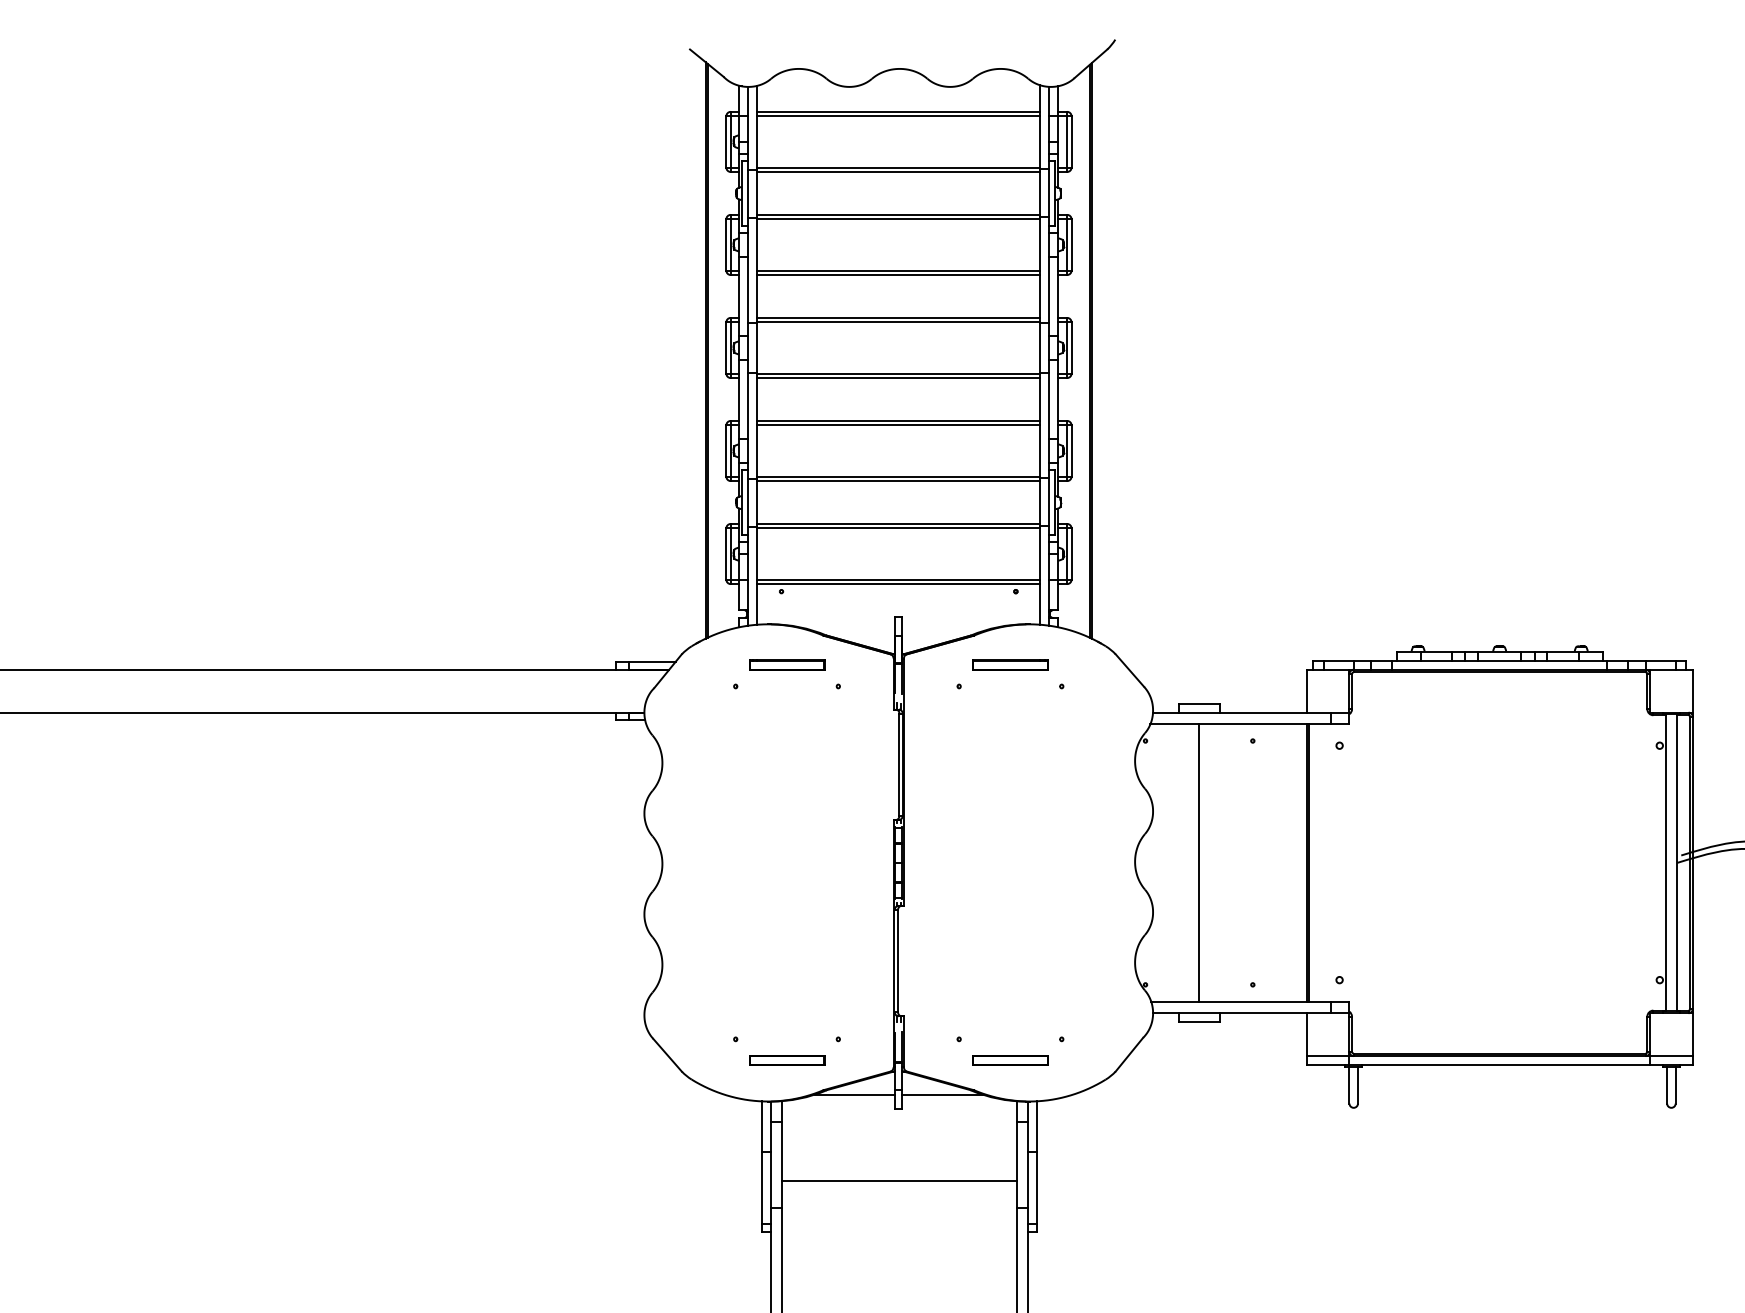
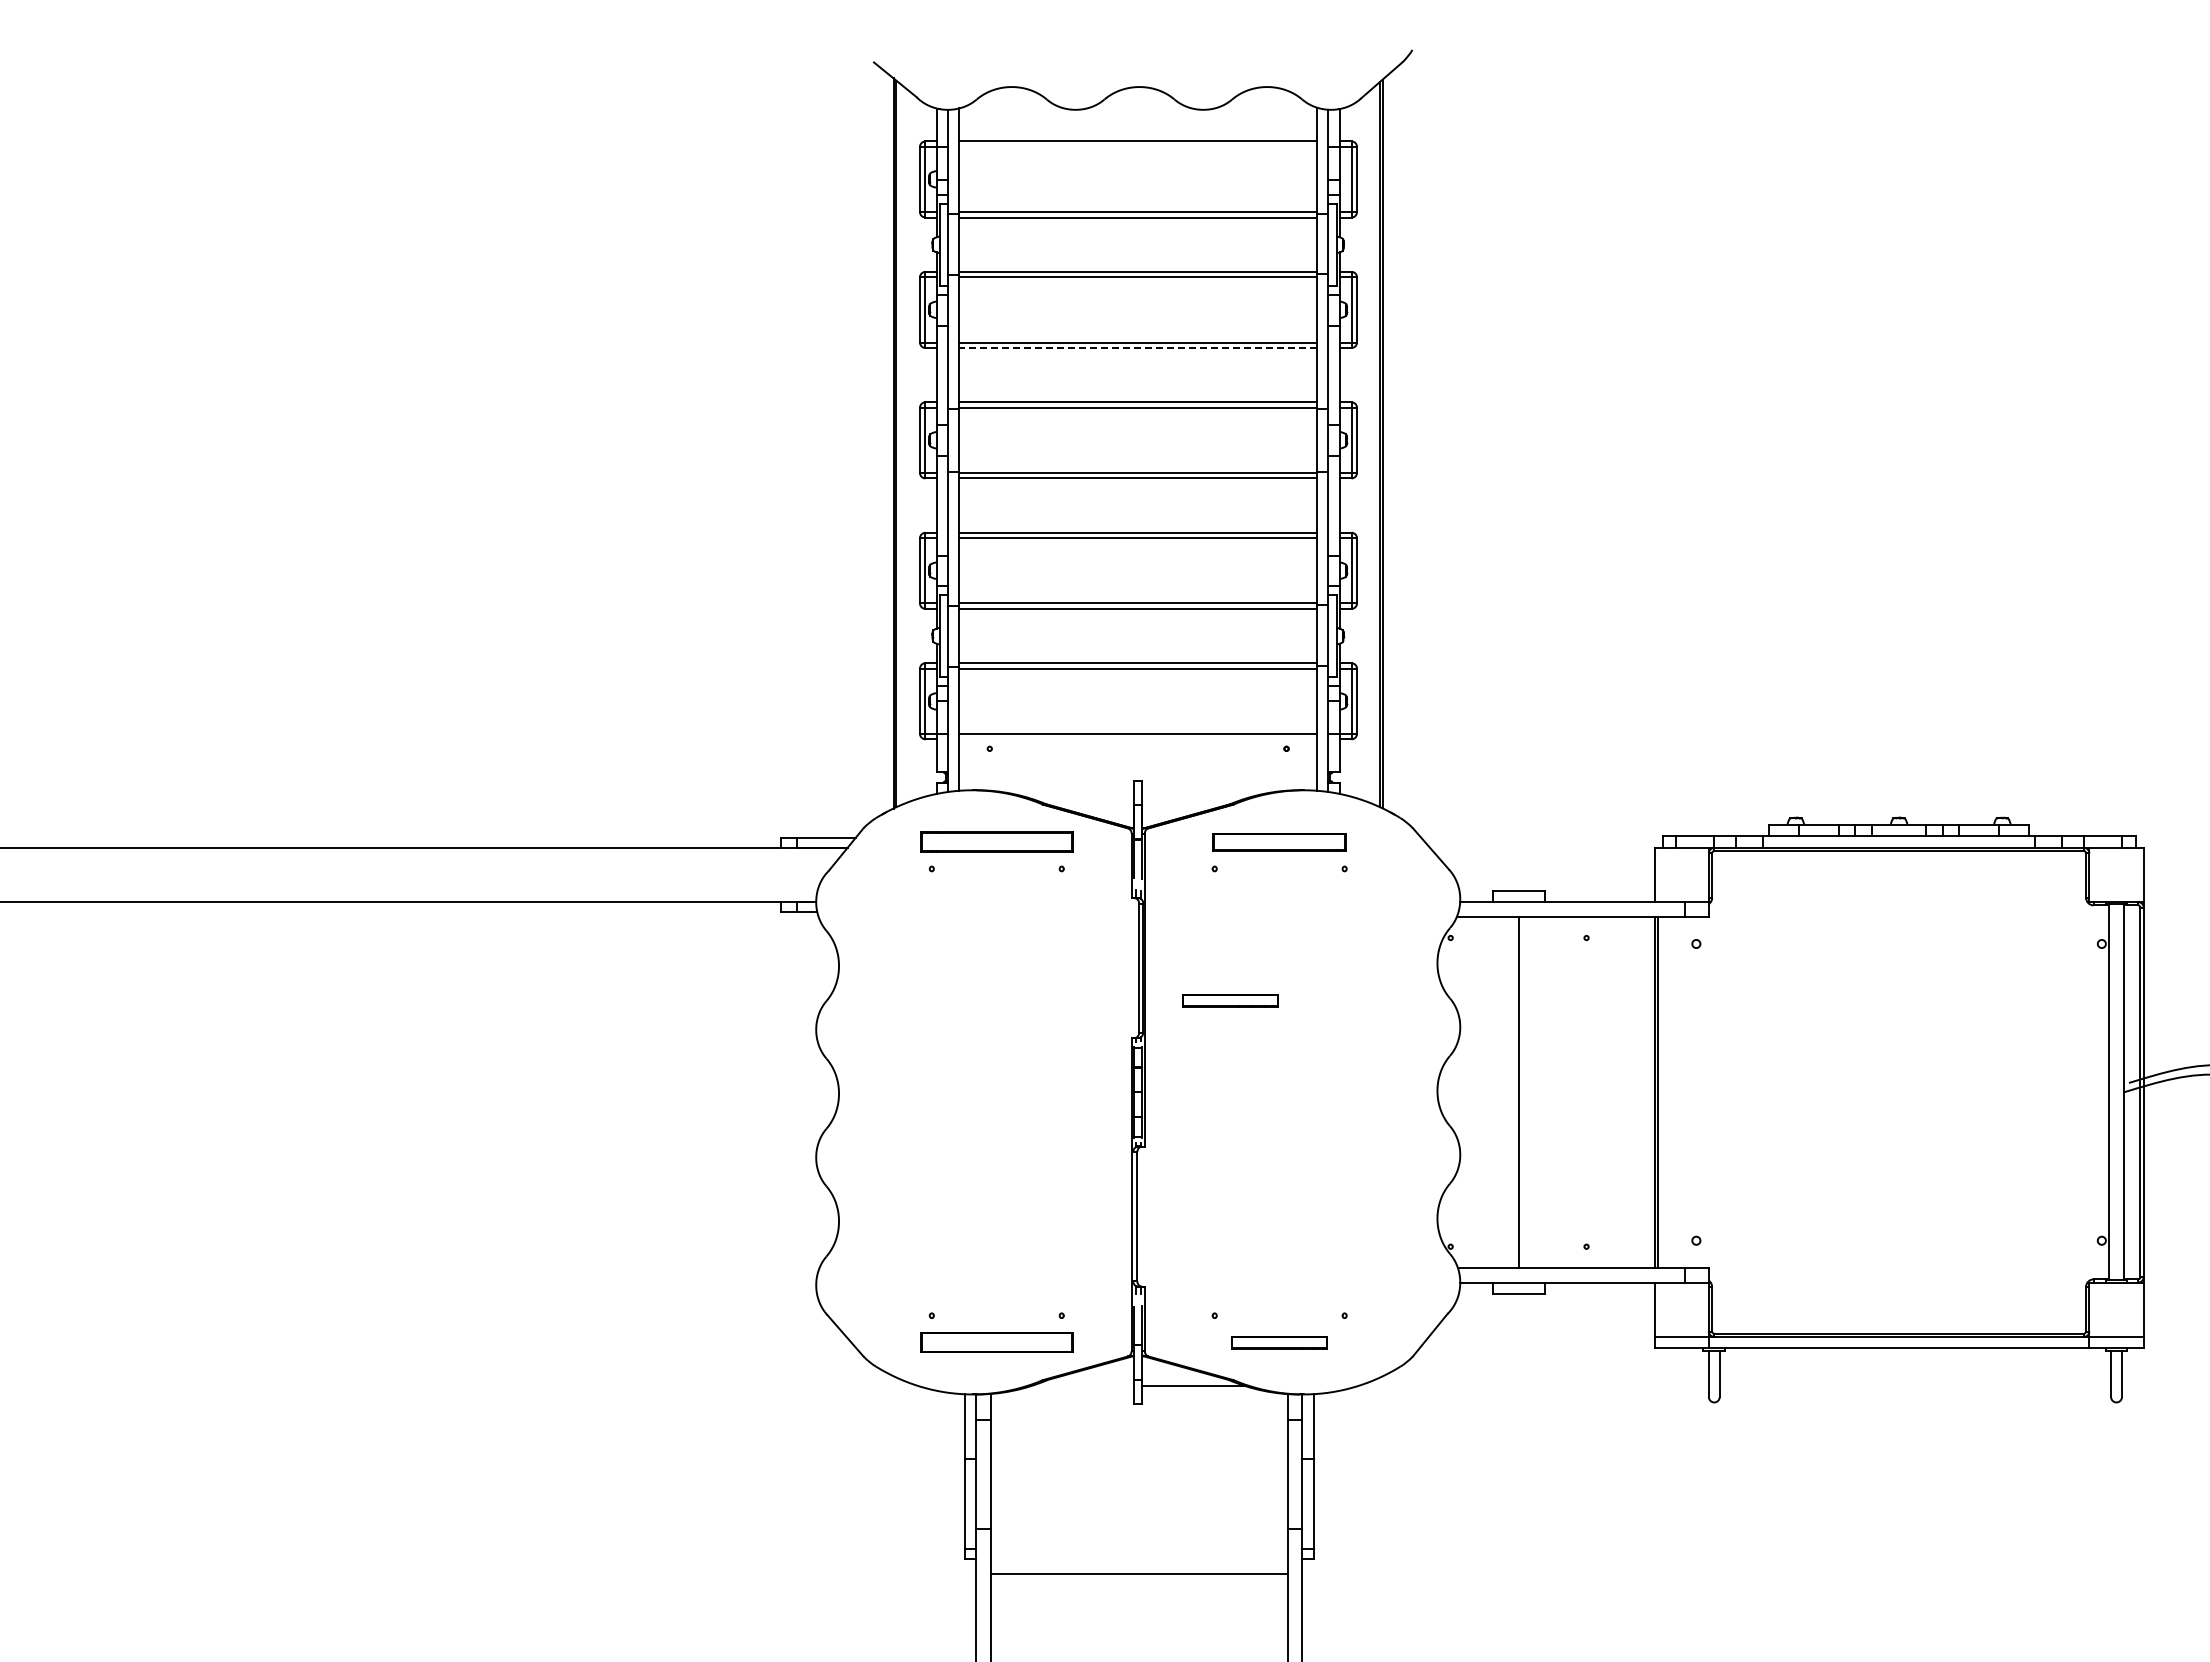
line: (898, 115) -> (1137, 146), removed
line: (898, 274) -> (1138, 347), solid -> dashed
line: (898, 584) -> (1137, 739), removed
part: (786, 664) -> (996, 841), size x1.6
part: (1010, 664) -> (1279, 841), size x1.4
part: (971, 790) -> (1230, 1000), added
part: (786, 1060) -> (996, 1342), size x1.6
line: (854, 1094) -> (1082, 1385), removed
line: (898, 1180) -> (1138, 1573), moved

